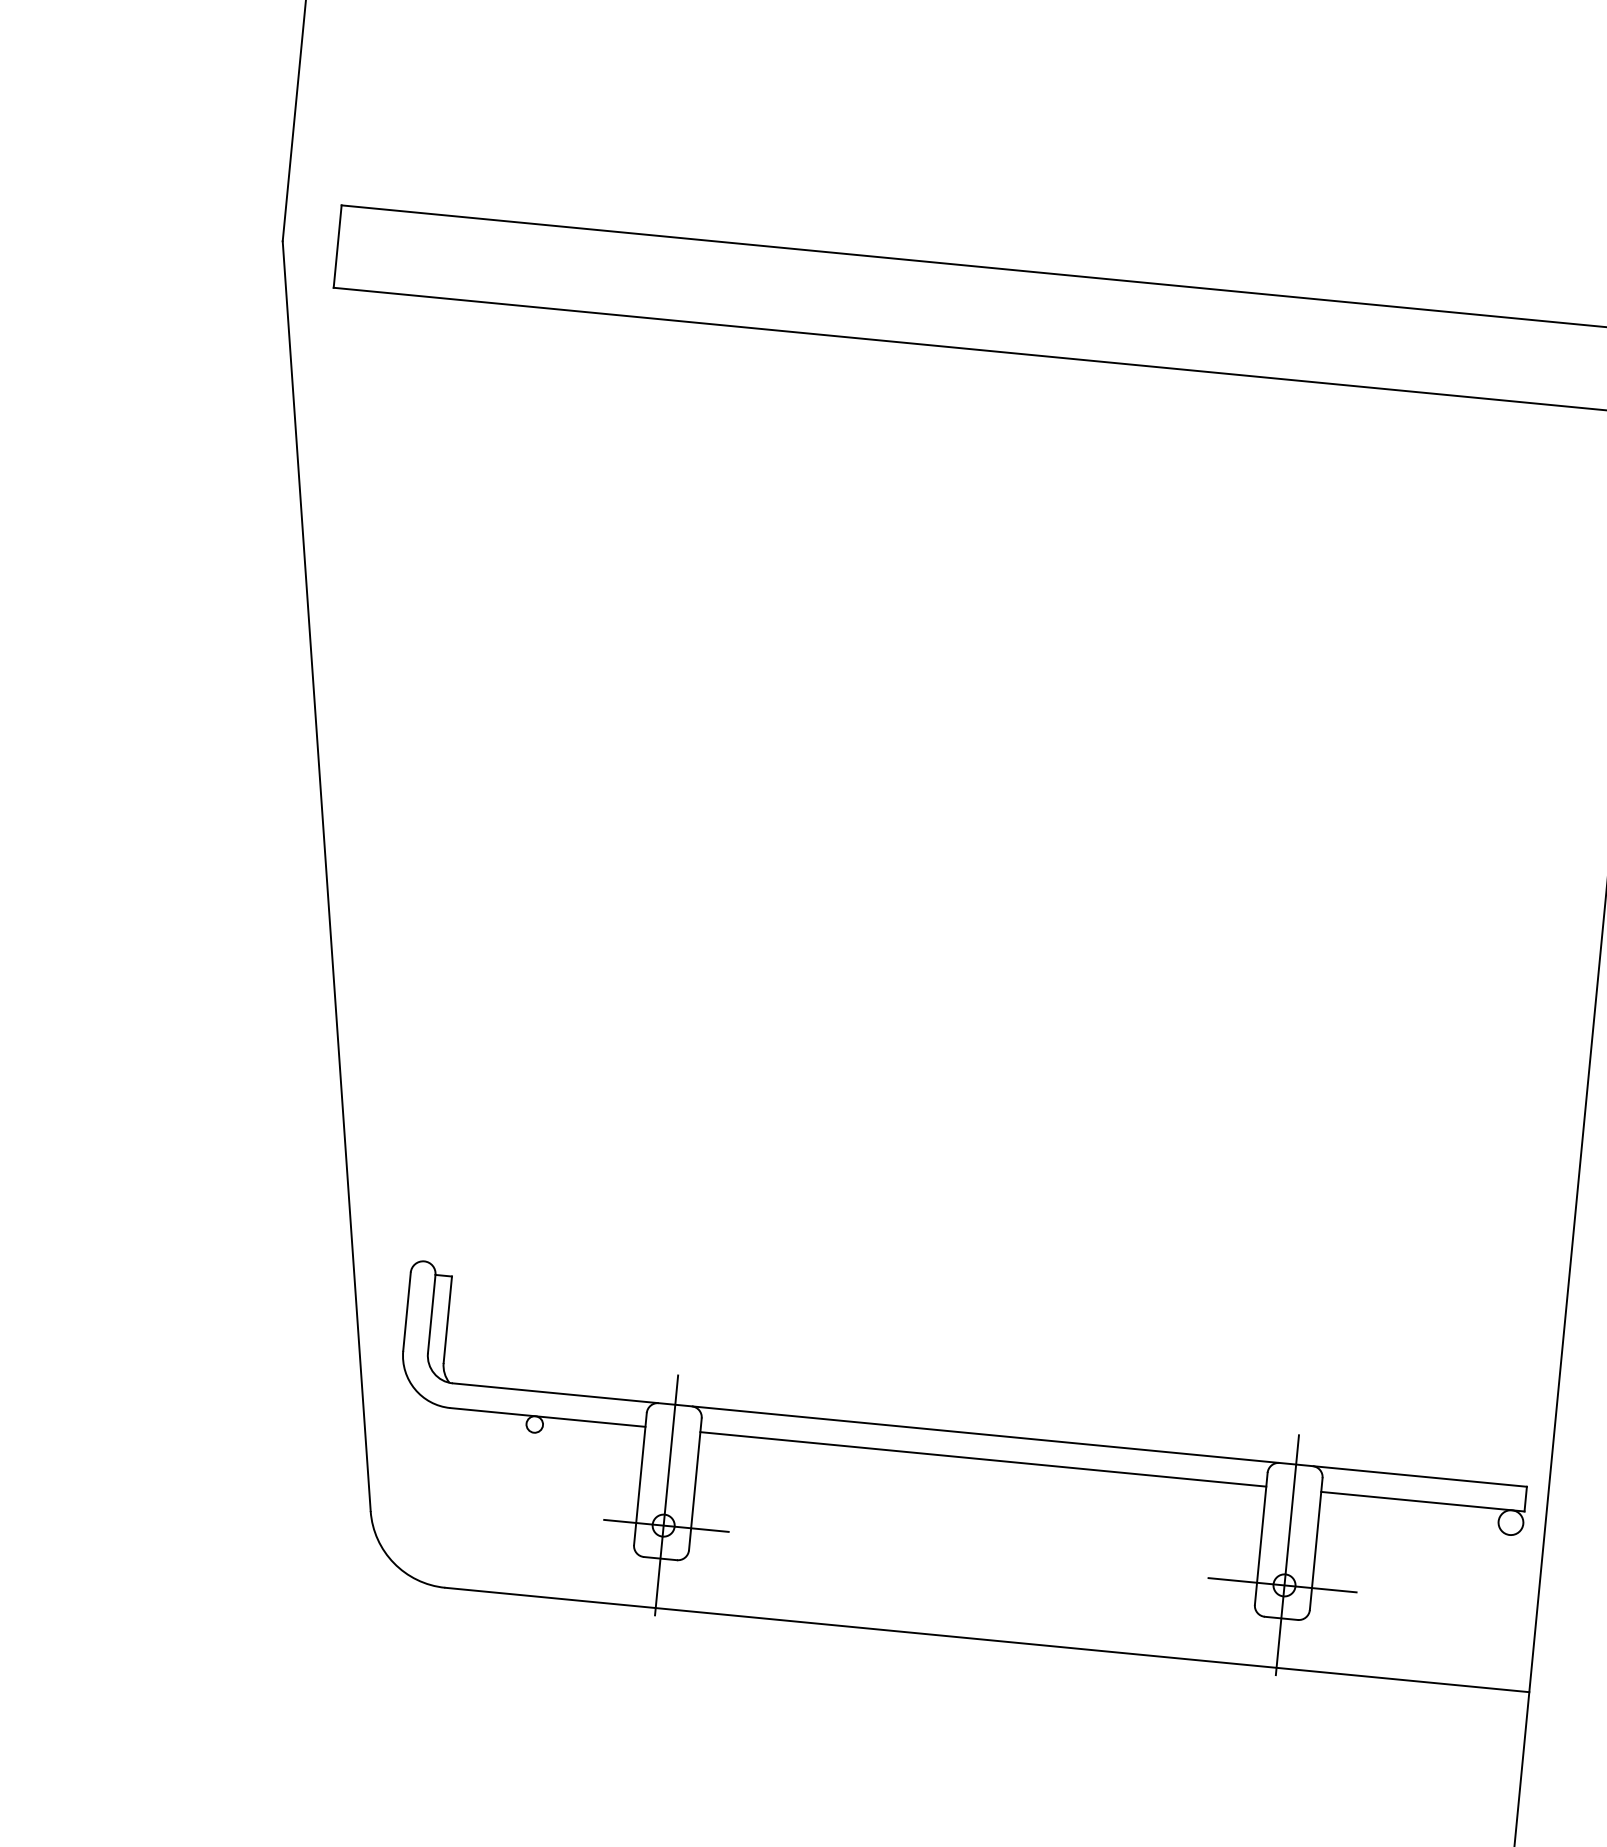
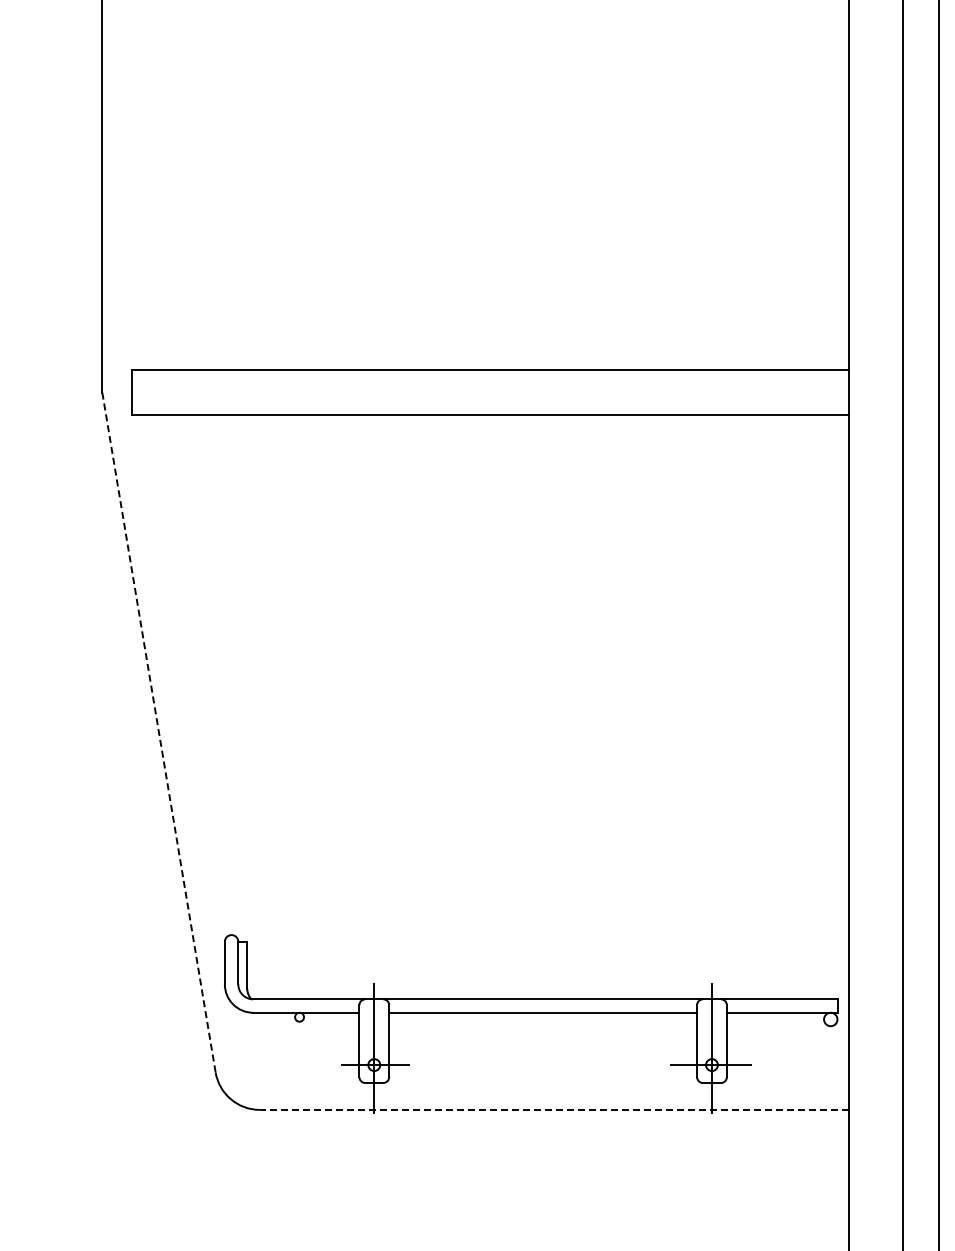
line: (325, 876) -> (158, 732), solid -> dashed
line: (987, 1639) -> (554, 1109), solid -> dashed

